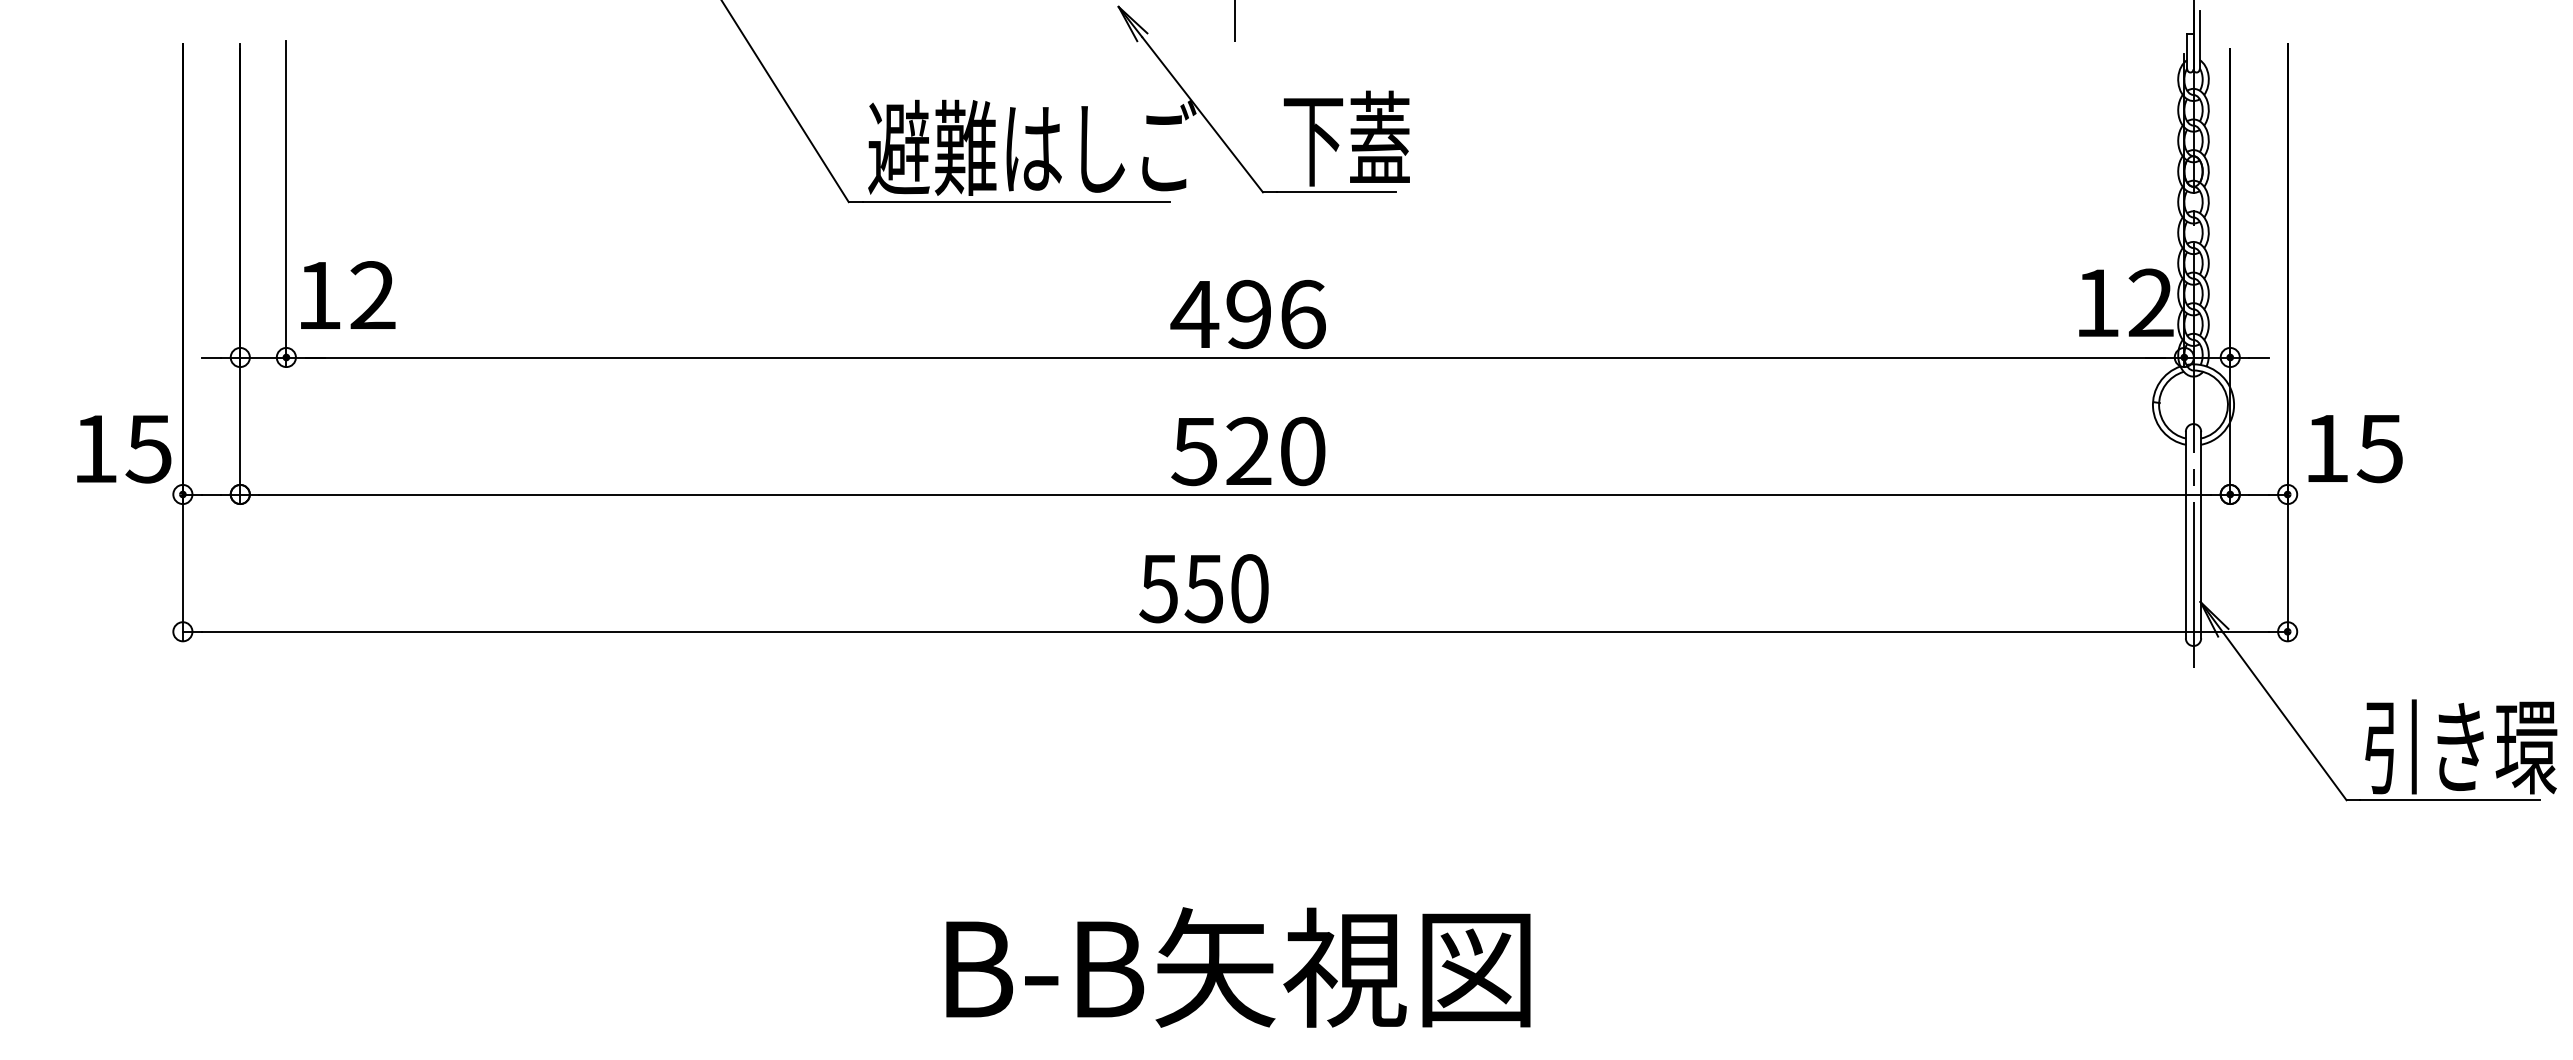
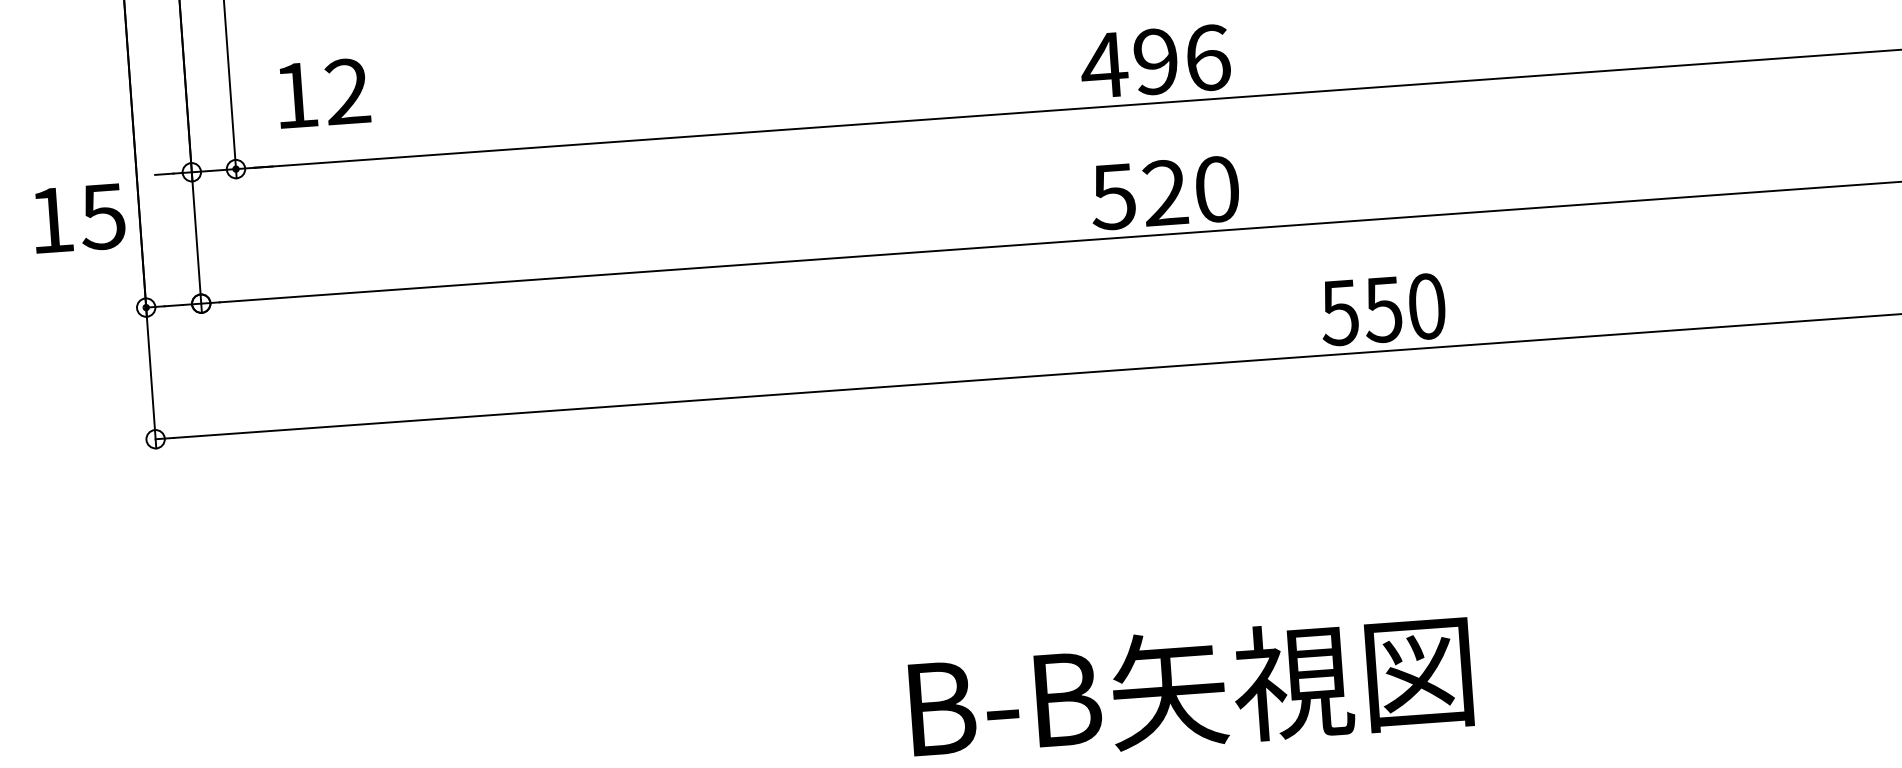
text: (348, 294) -> (324, 92), moved
text: (124, 449) -> (79, 218), moved
text: (1203, 588) -> (1382, 309), moved

